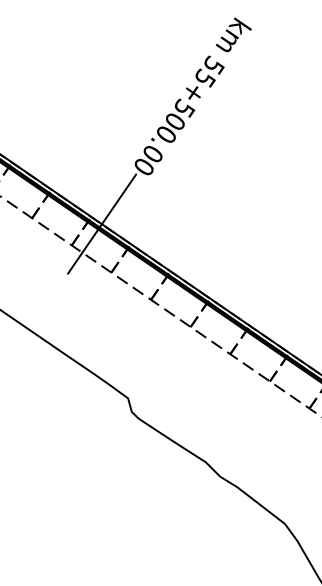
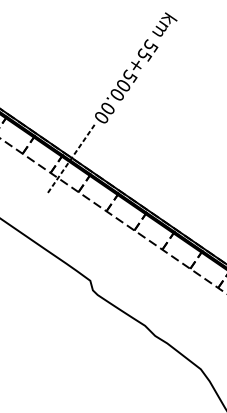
line: (102, 223) -> (72, 157), solid -> dashed

